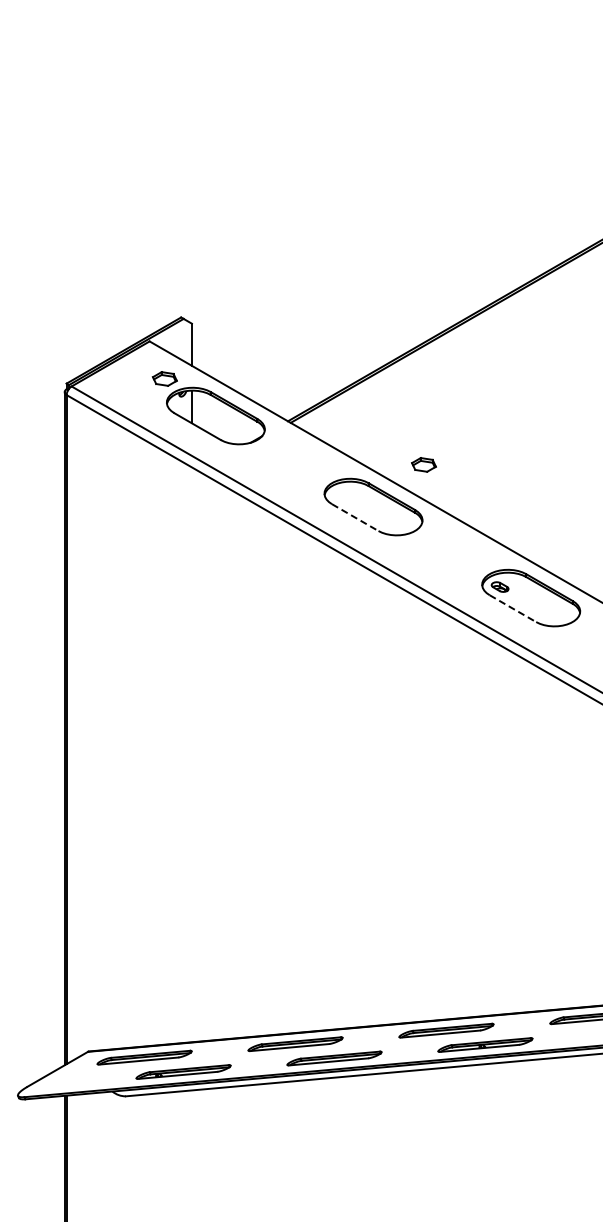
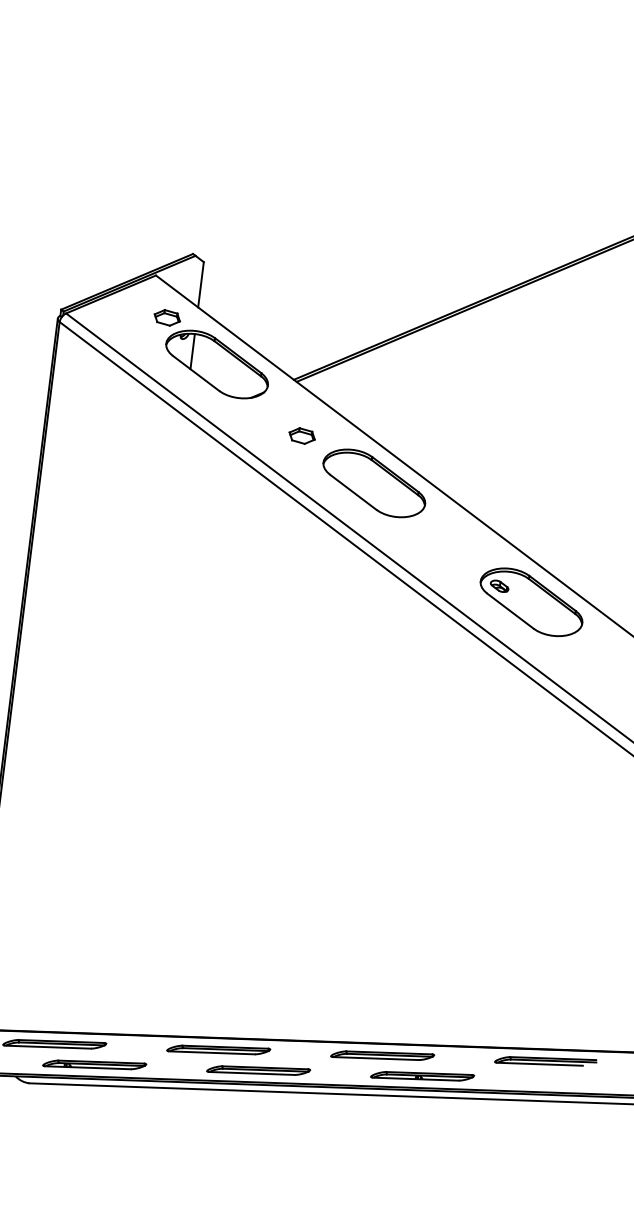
part: (423, 464) -> (301, 435), moved
line: (355, 517) -> (353, 492), dashed -> solid
line: (512, 608) -> (510, 610), dashed -> solid

